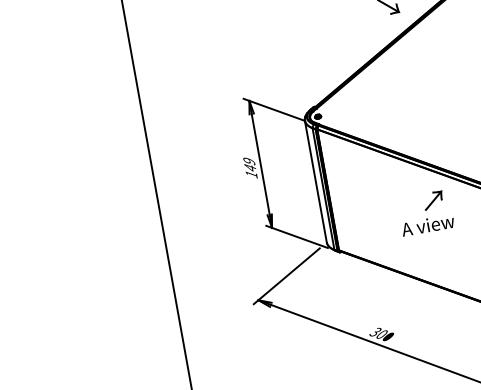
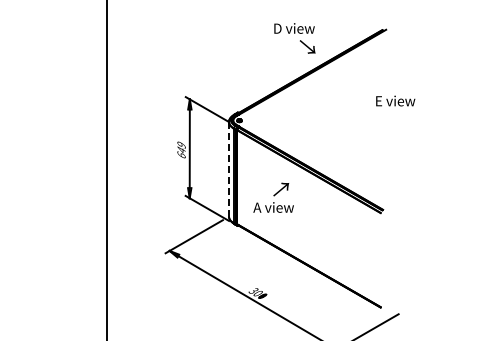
text: (251, 173) -> (181, 154), 149 -> 649
line: (316, 180) -> (229, 168), solid -> dashed
text: (425, 212) -> (273, 197), moved

